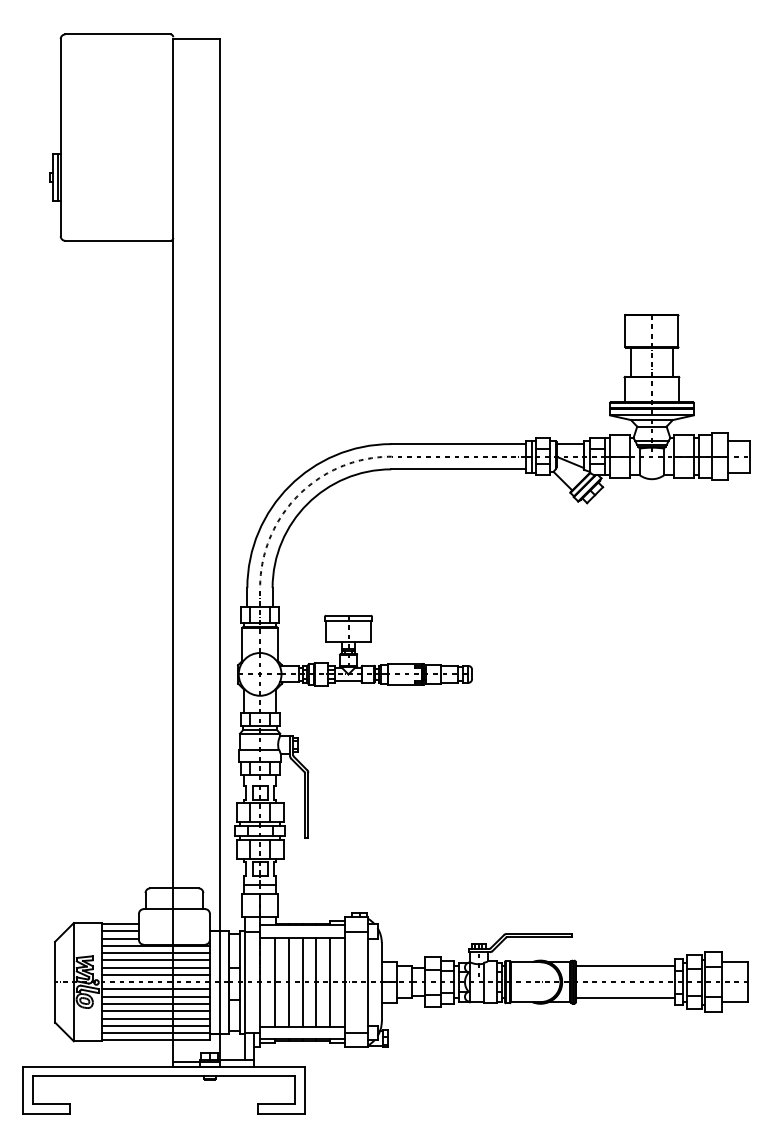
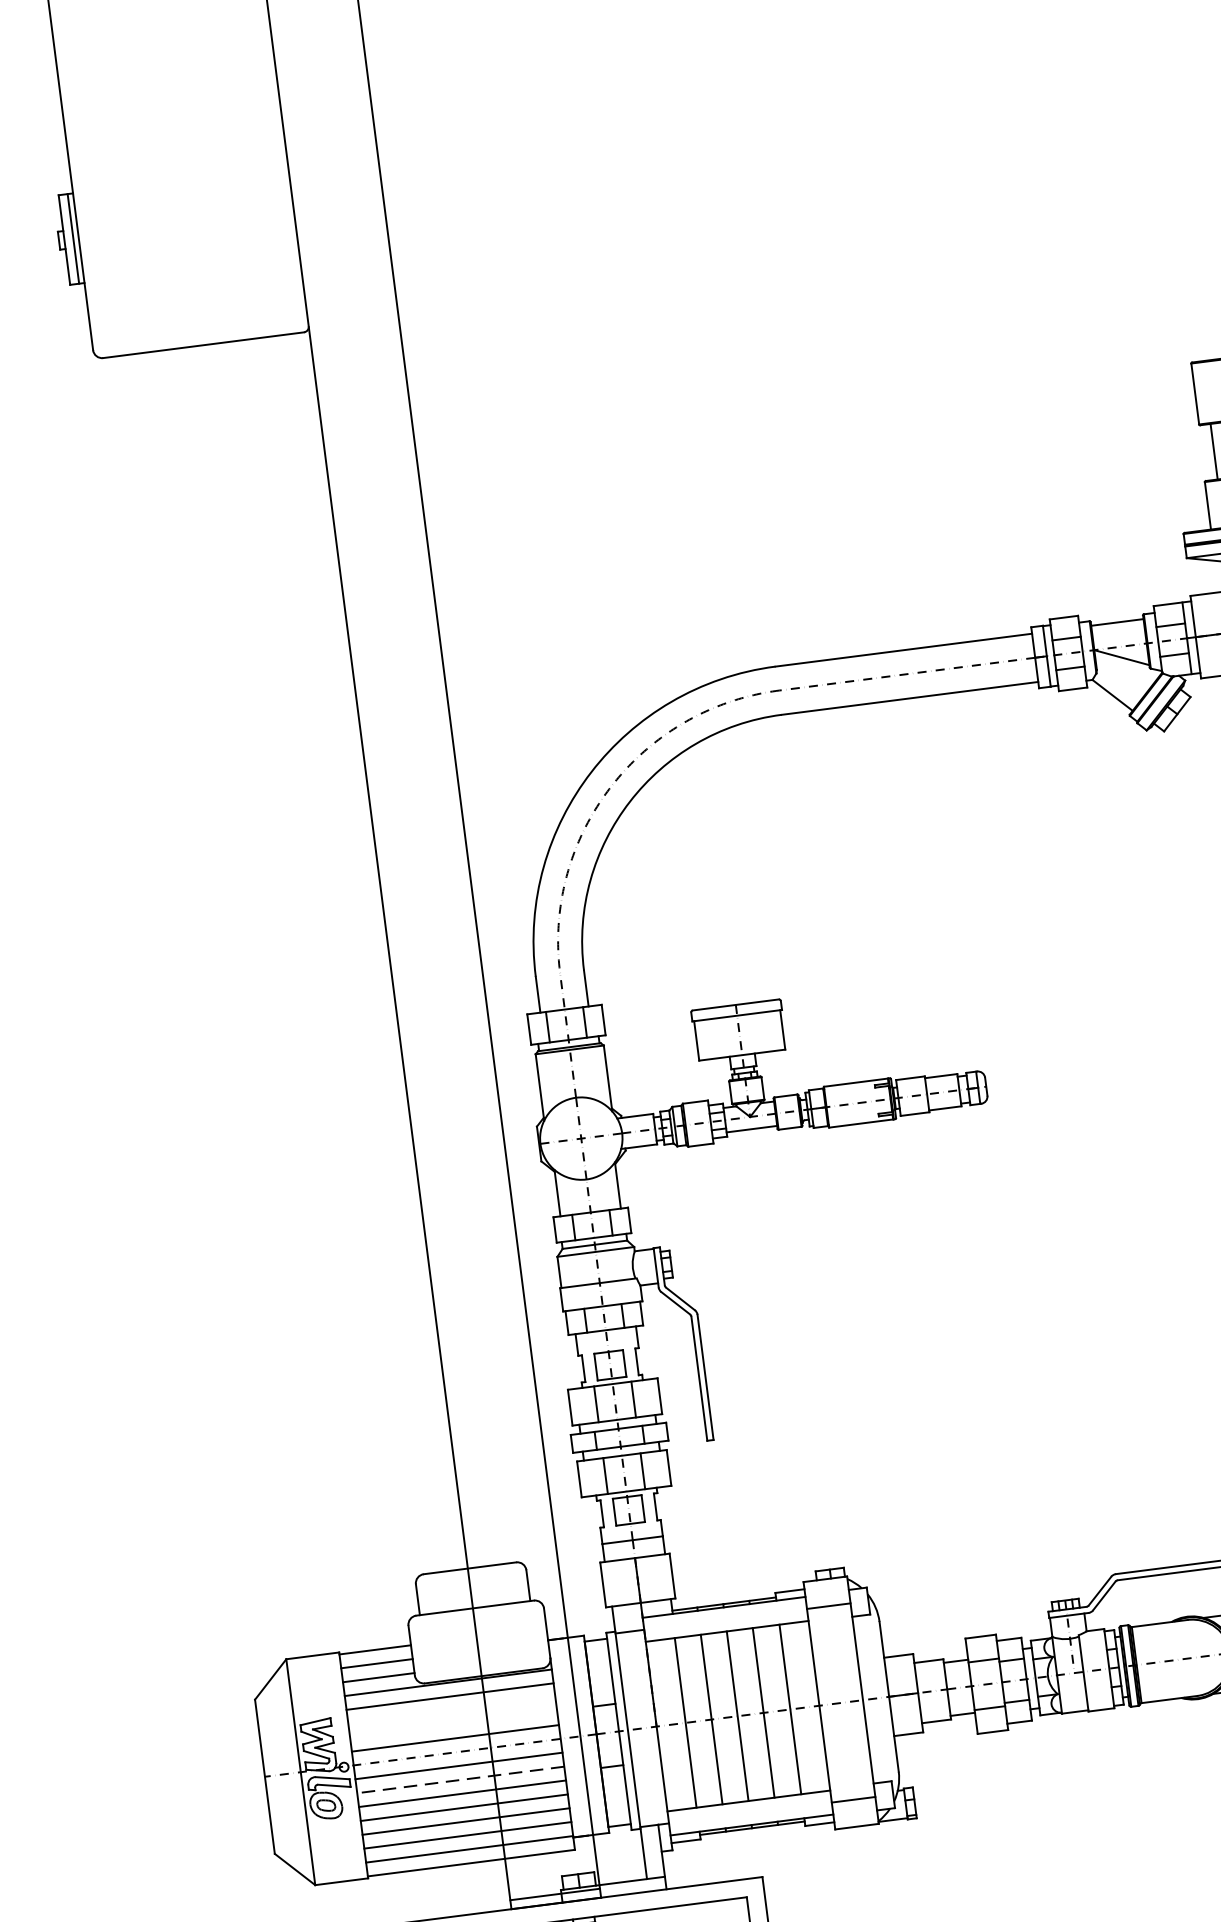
line: (155, 960) -> (451, 1710), removed
line: (155, 967) -> (453, 1724), removed
line: (155, 996) -> (460, 1779), solid -> dashed

